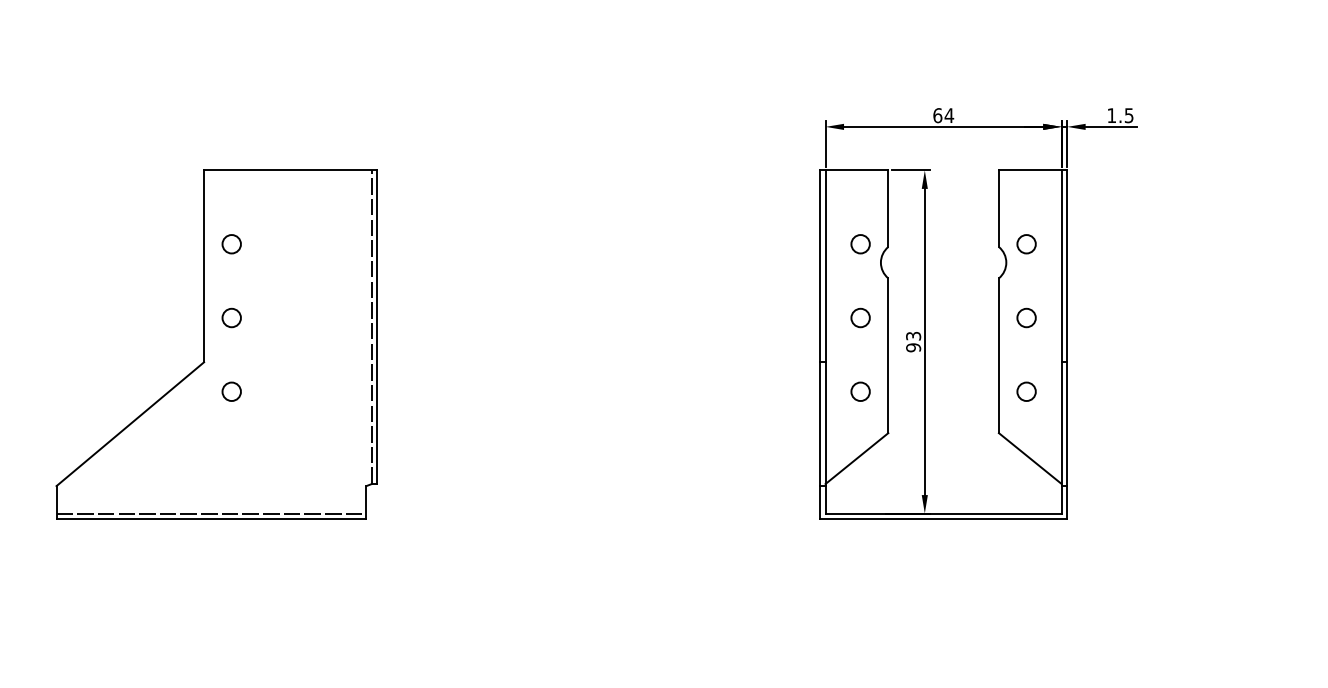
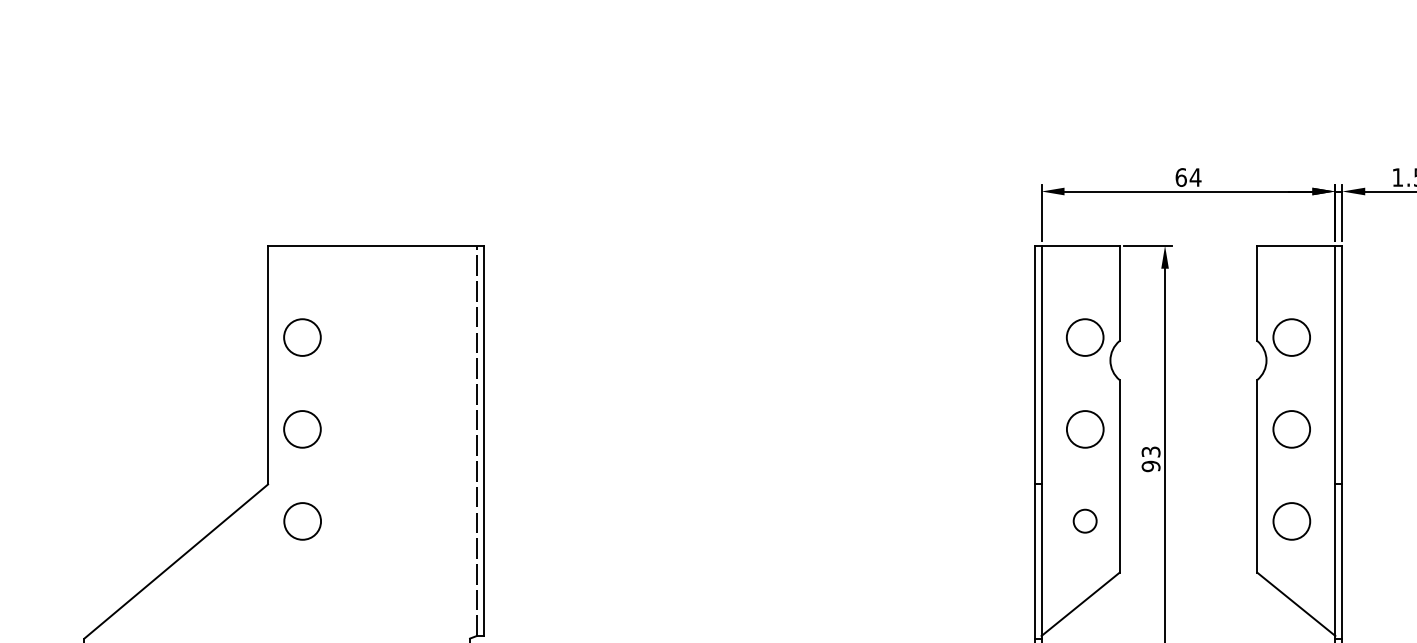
circle: (231, 244) -> (302, 337), size x1.6
circle: (860, 244) -> (1085, 337), size x1.6
circle: (1026, 244) -> (1291, 337), size x1.6
circle: (231, 317) -> (302, 428), size x1.6
circle: (860, 317) -> (1085, 428), size x1.6
circle: (1026, 317) -> (1291, 428), size x1.6
circle: (231, 391) -> (302, 520), size x1.6
circle: (1026, 391) -> (1291, 520), size x1.6

